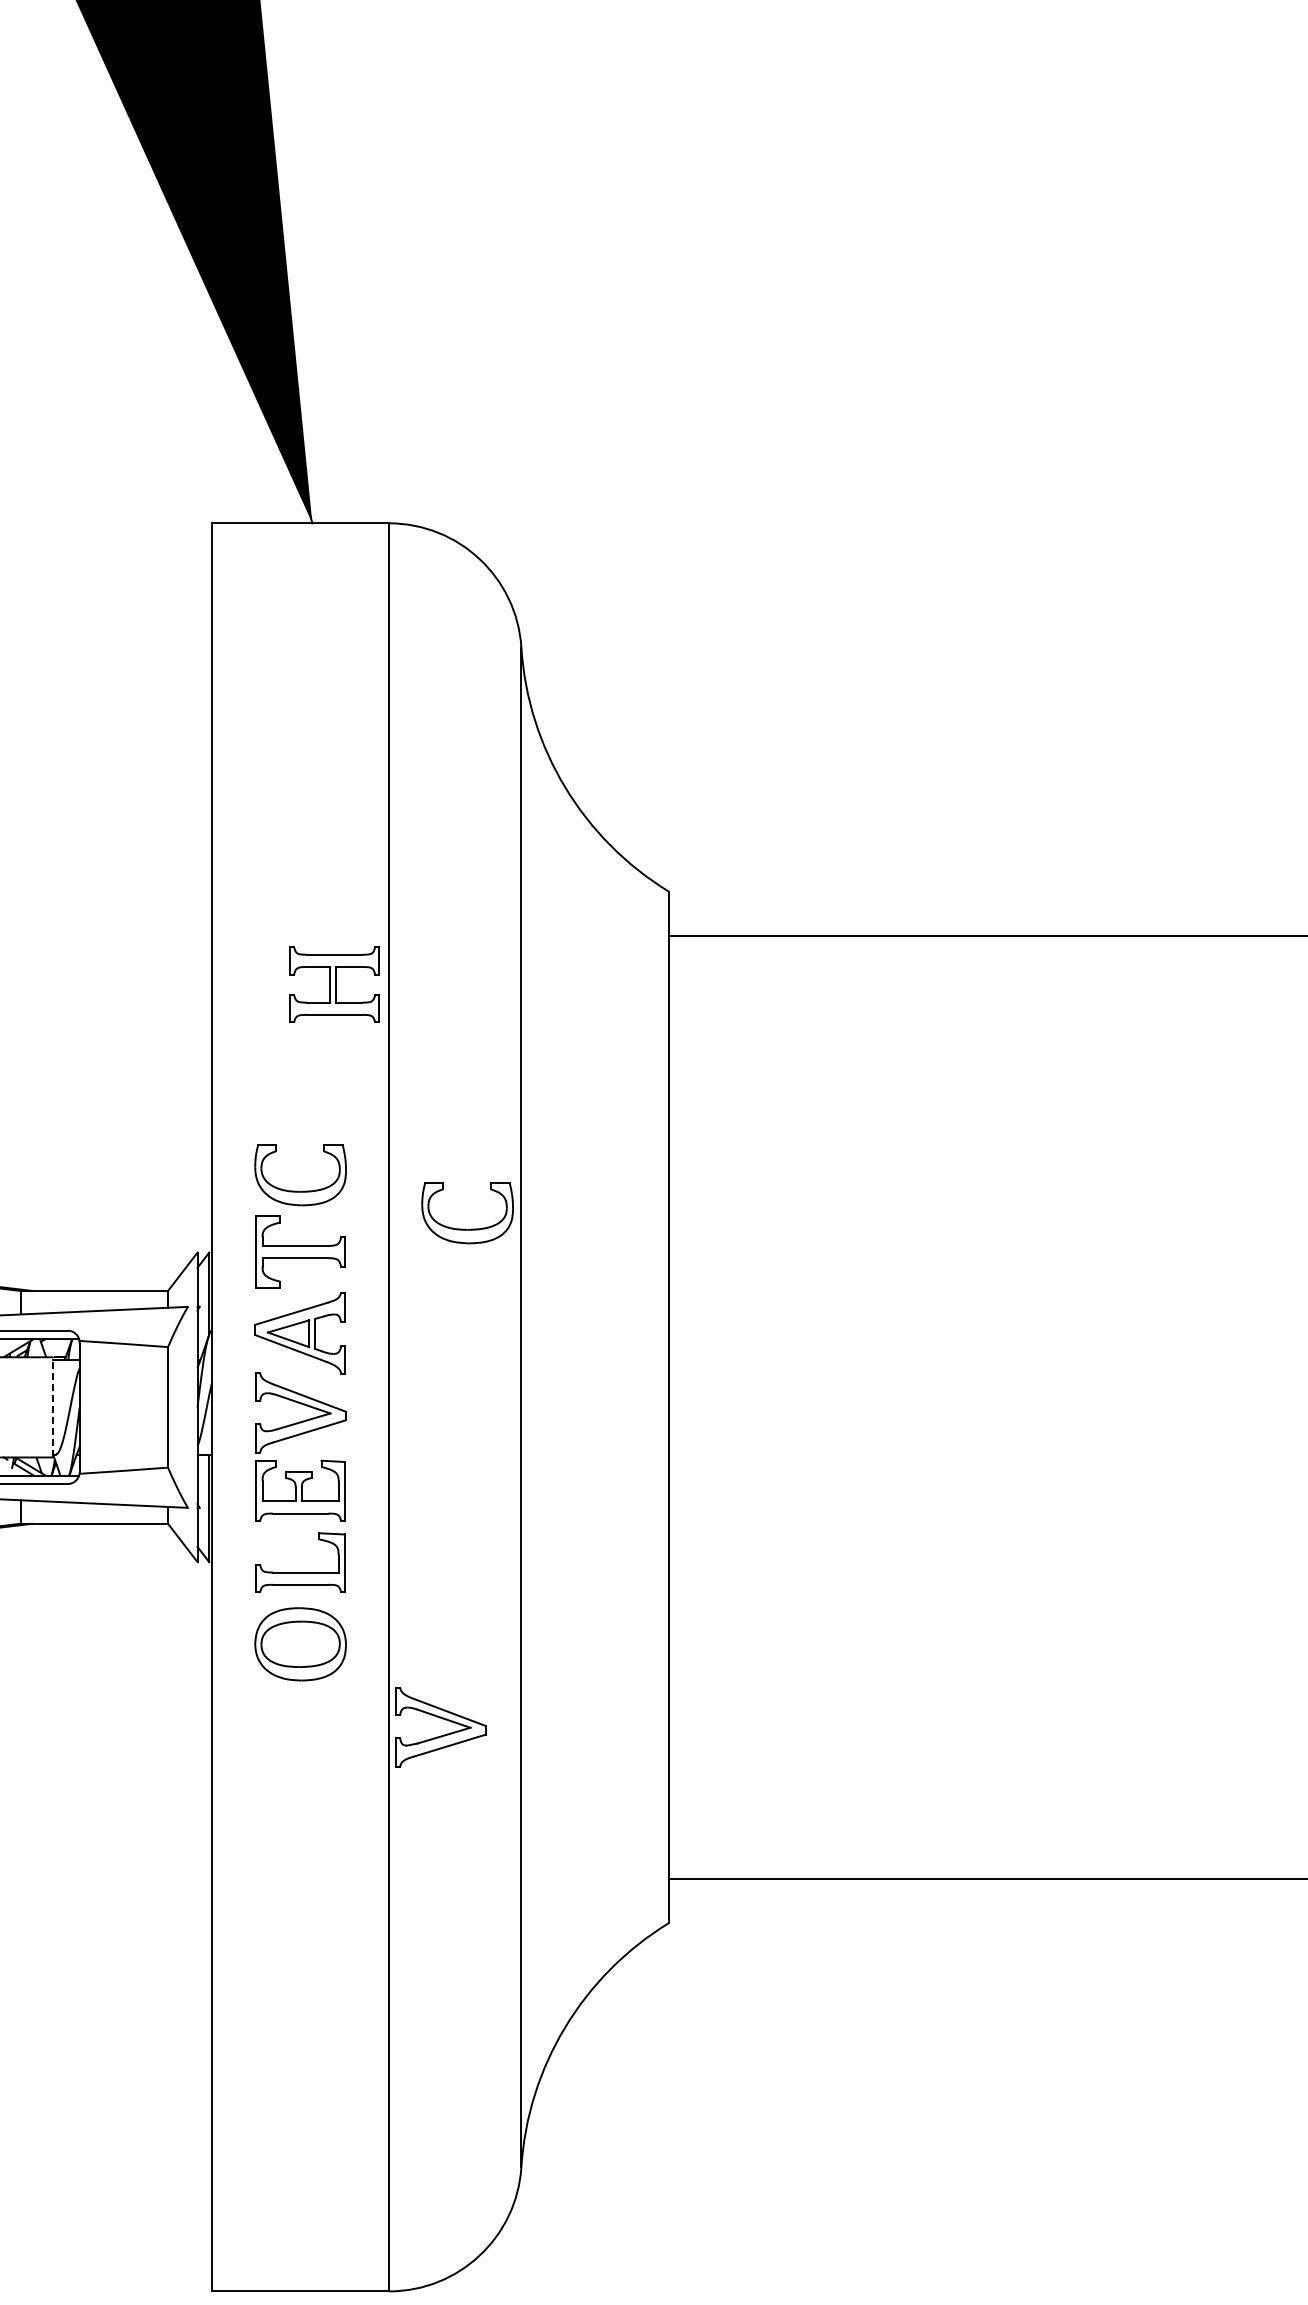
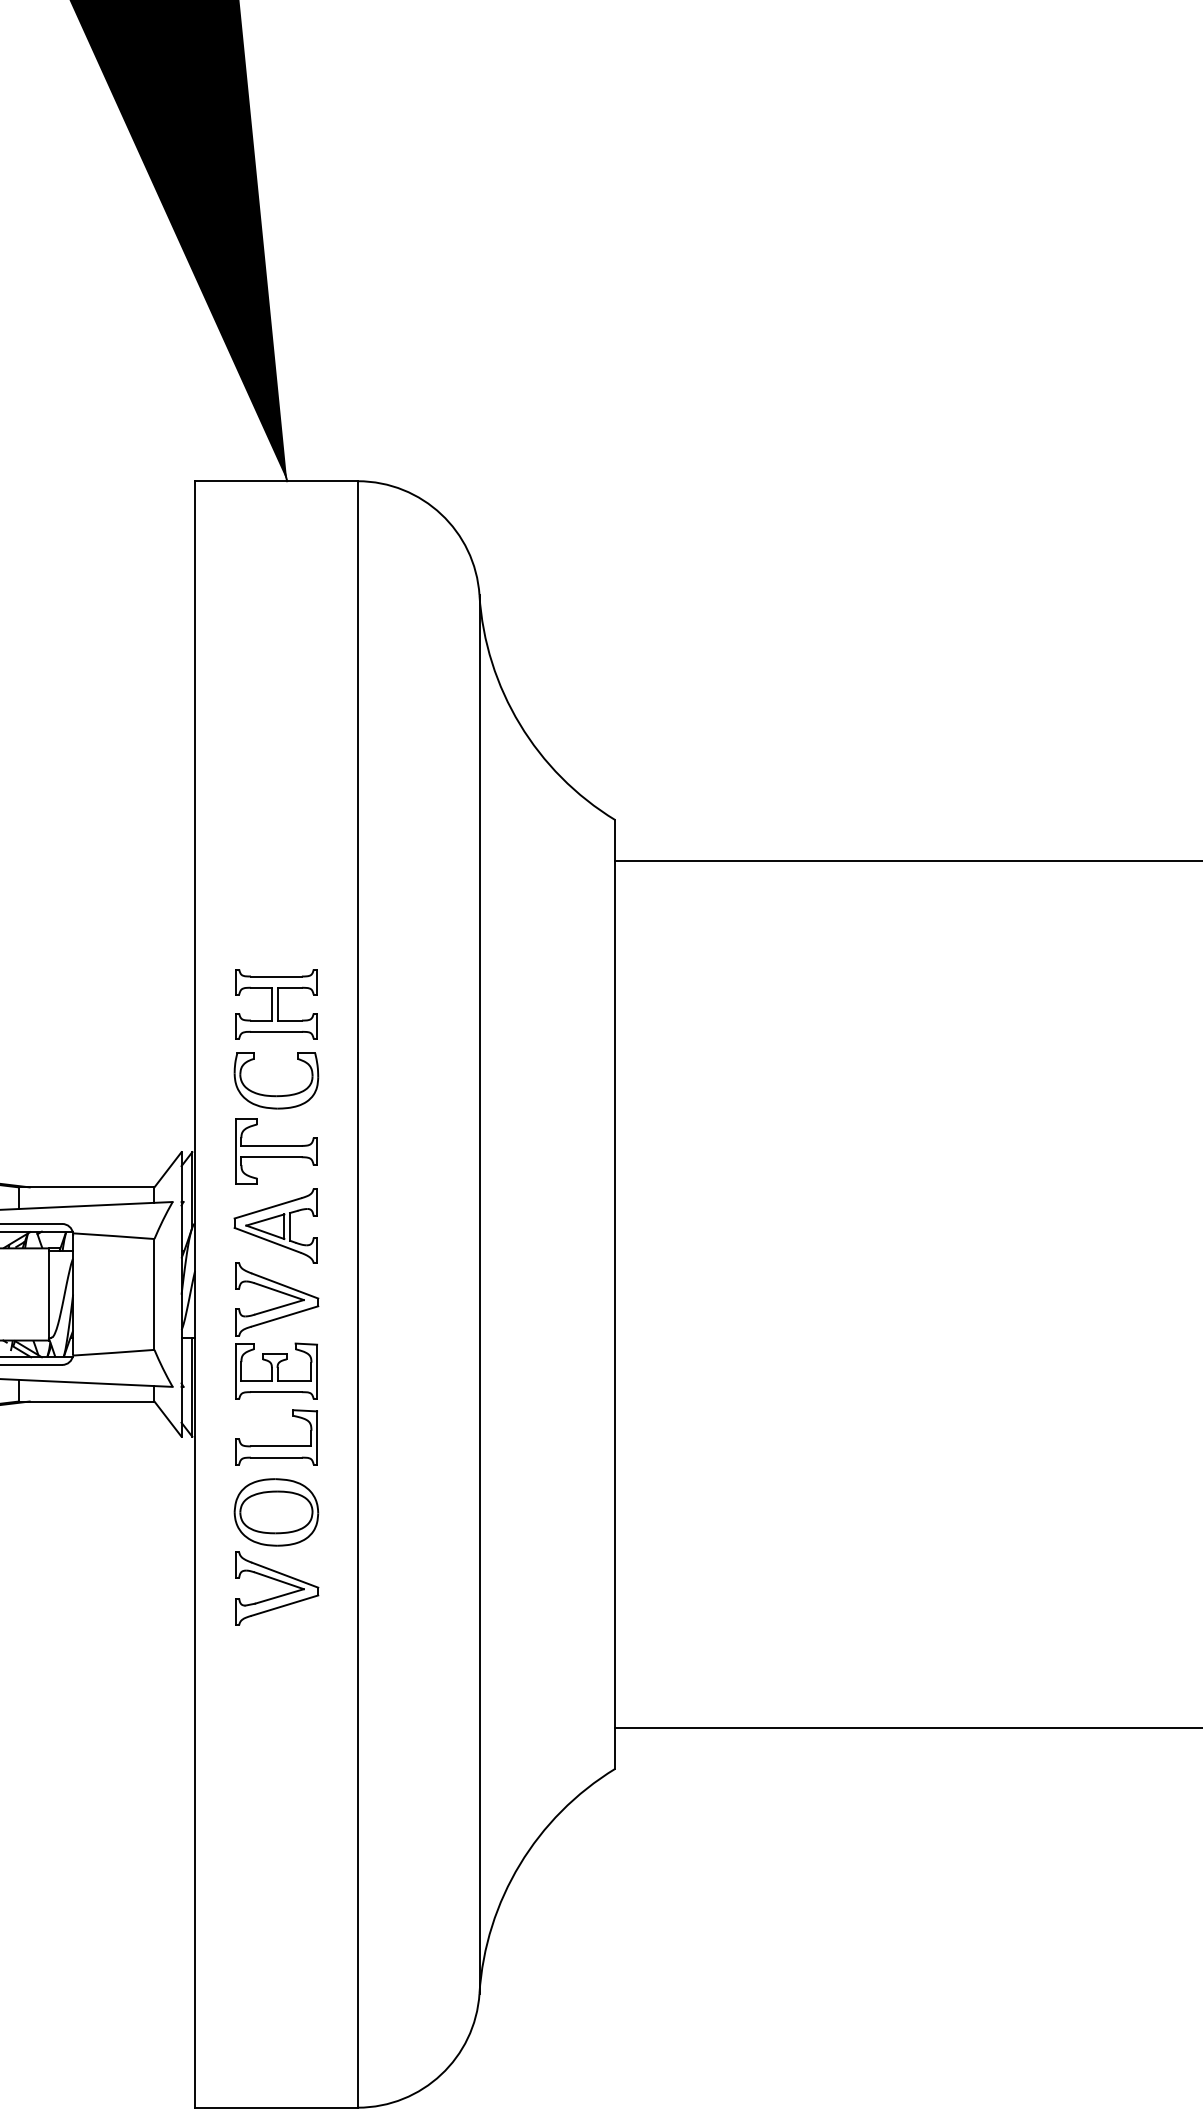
part: (334, 984) -> (276, 1003), moved
part: (465, 1228) -> (428, 1129), removed
line: (53, 1406) -> (49, 1293), dashed -> solid
part: (443, 1734) -> (279, 1595), moved

